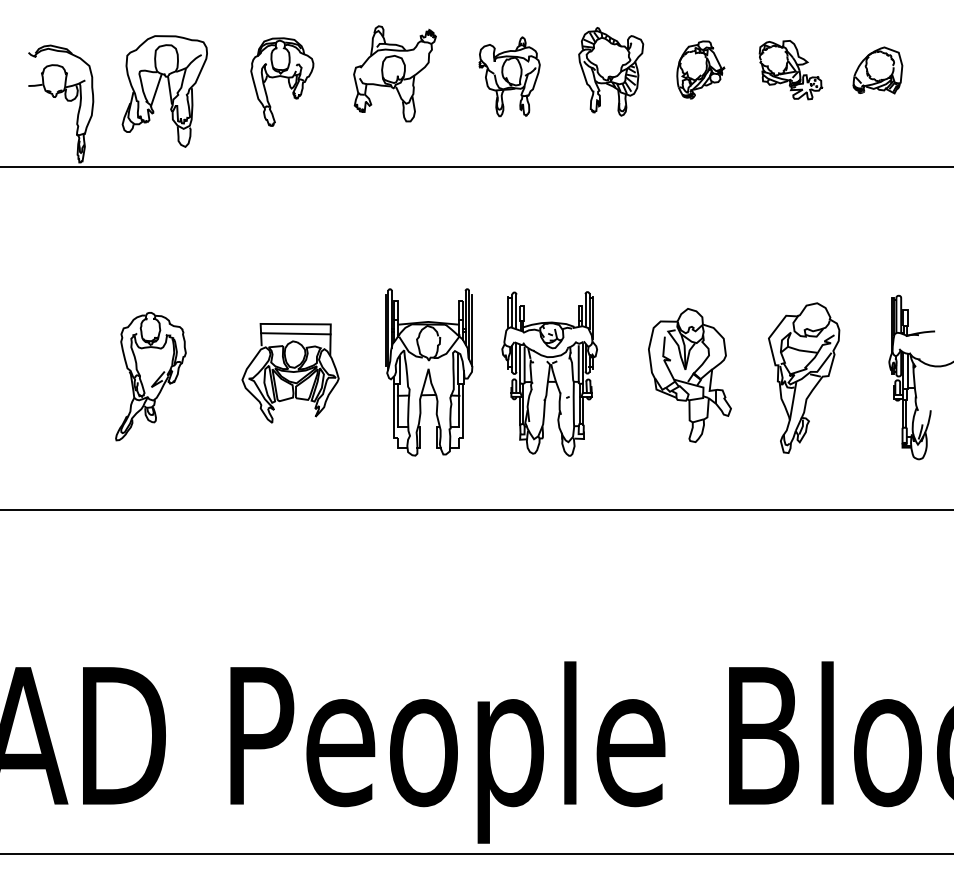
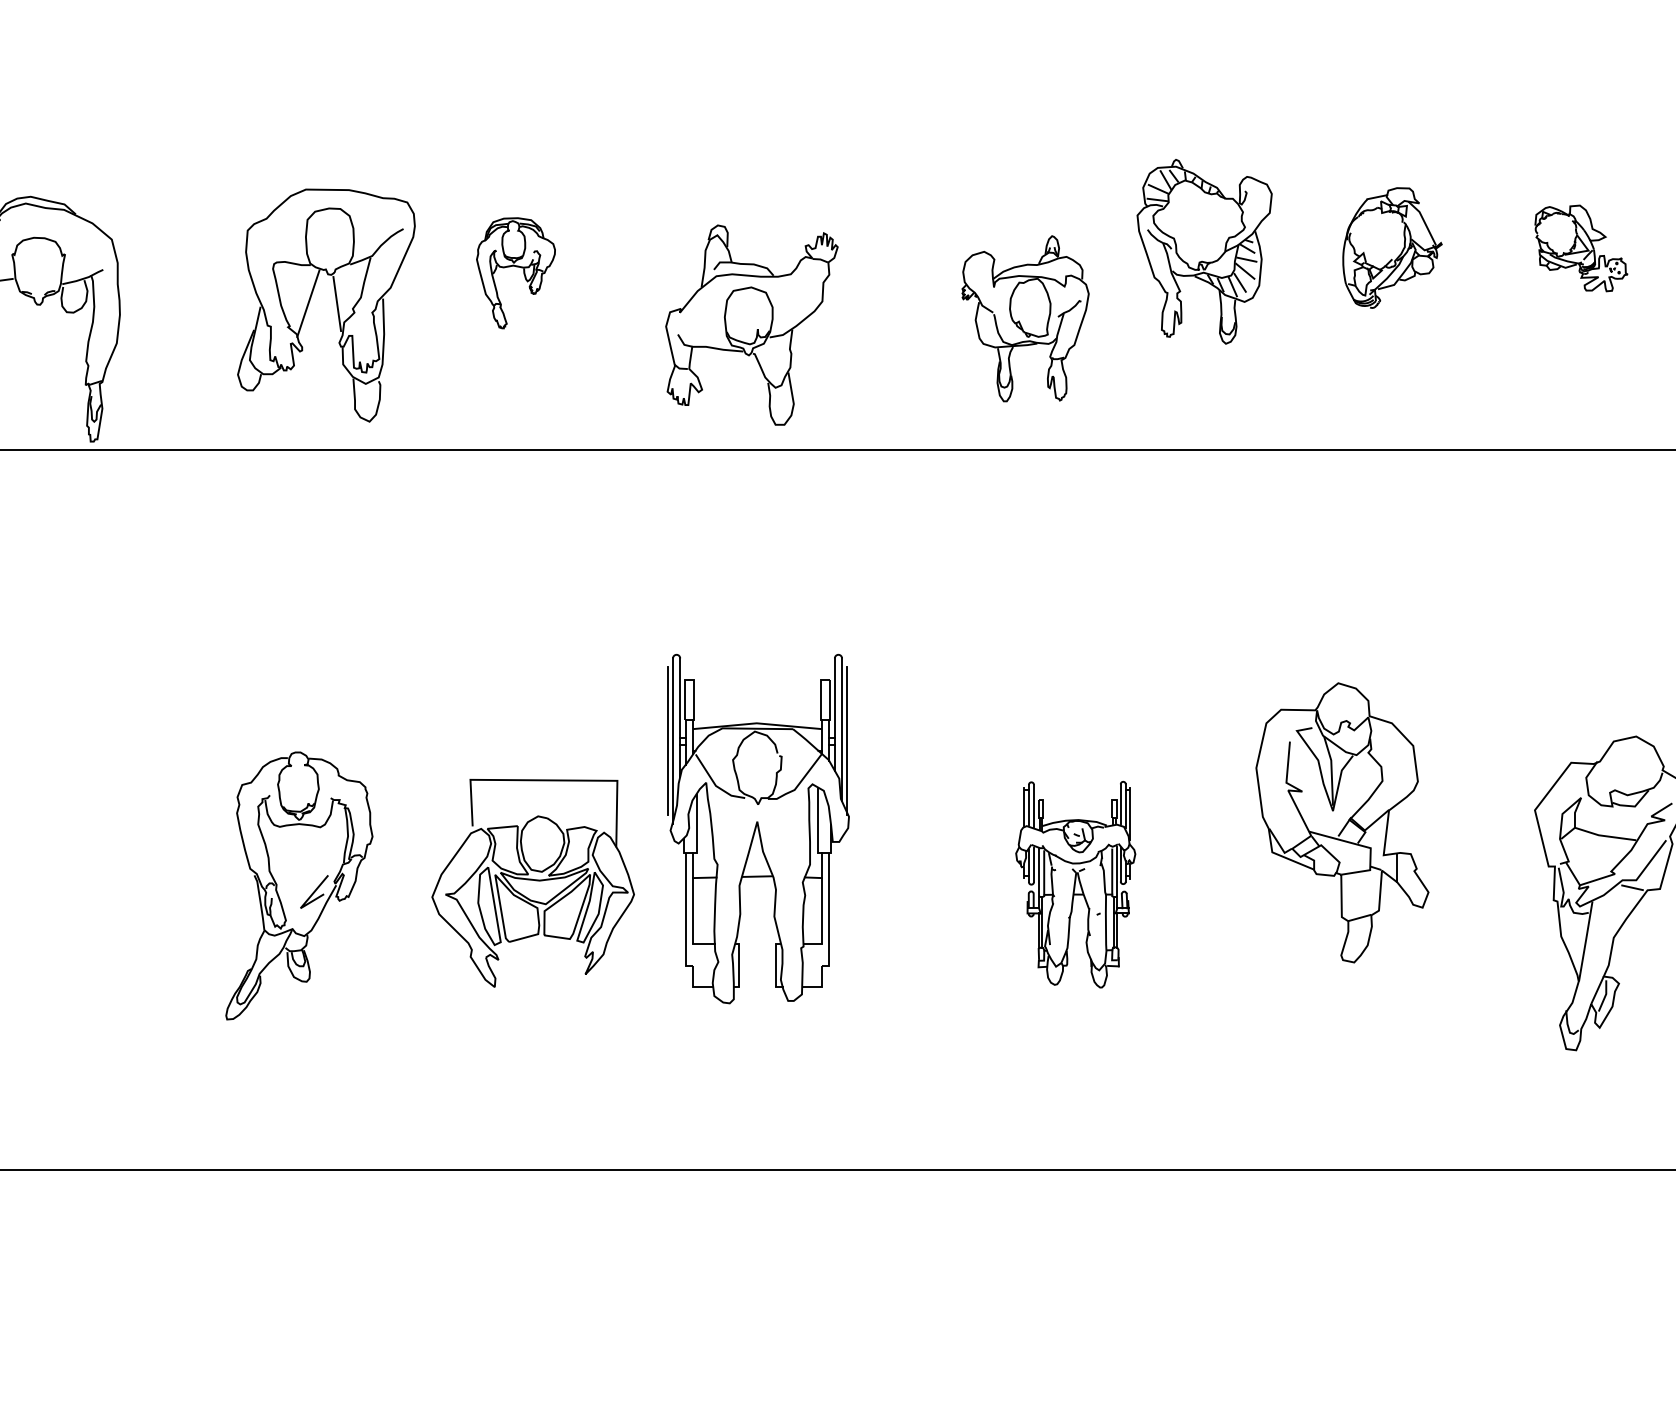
part: (790, 70) -> (1580, 249), size x0.7
part: (394, 73) -> (750, 324), moved
part: (509, 76) -> (1025, 318), moved
part: (282, 81) -> (516, 272), size x0.6
part: (164, 91) -> (325, 305), moved
line: (295, 333) -> (543, 799), removed
part: (429, 372) -> (759, 829), moved
part: (549, 373) -> (1075, 883), size x0.6
part: (689, 375) -> (1341, 822), moved
part: (150, 376) -> (298, 885), moved

